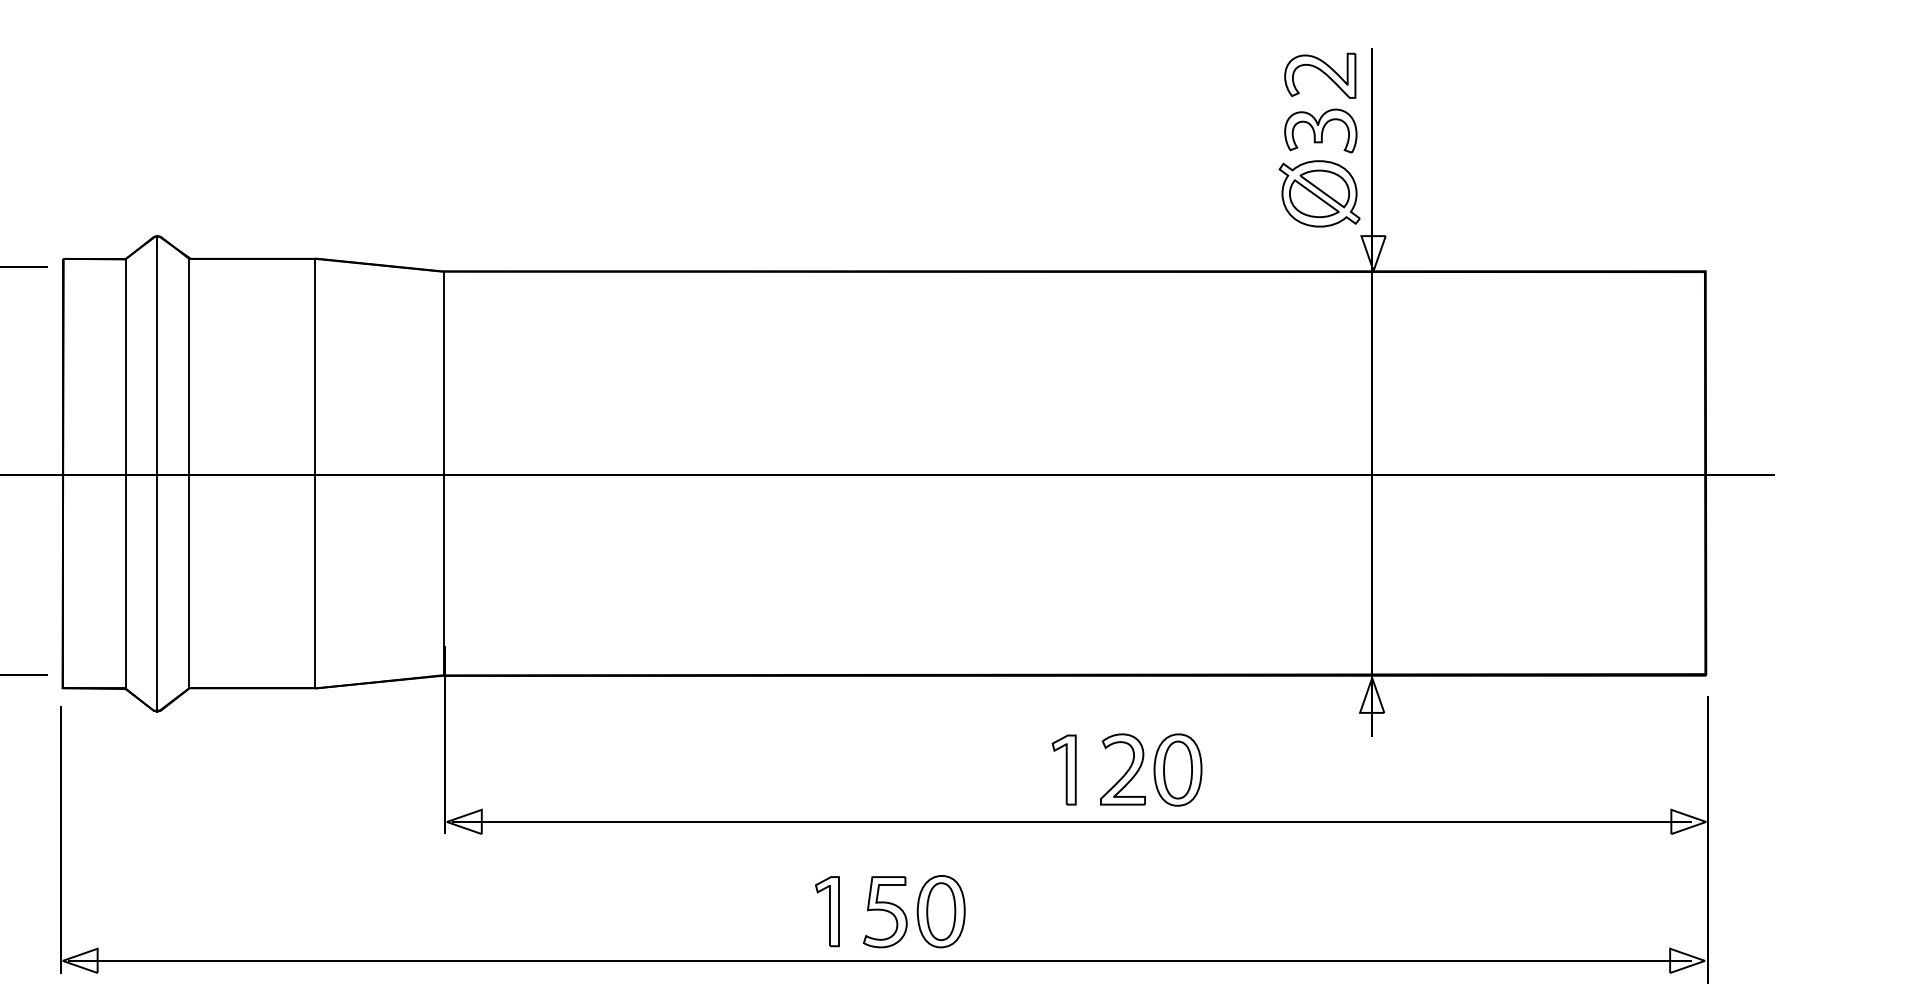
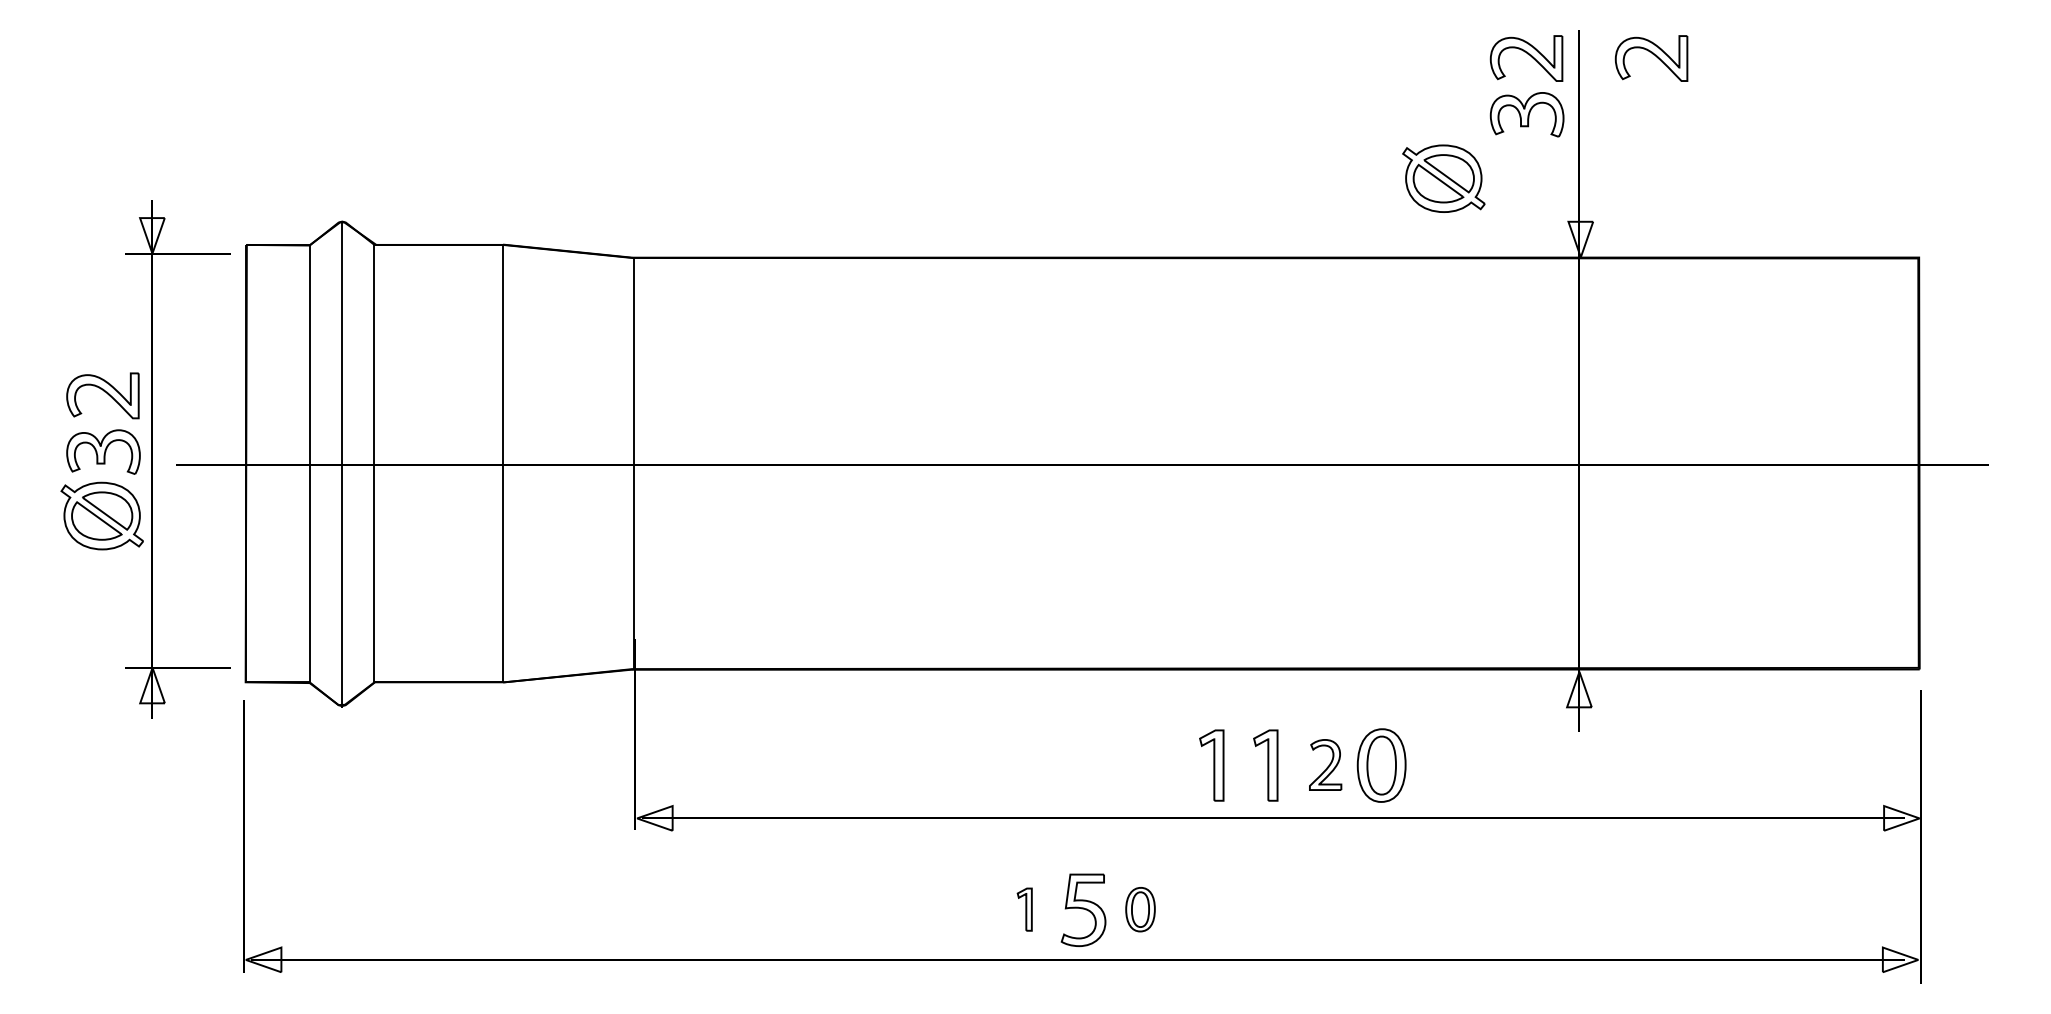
part: (1442, 75) -> (1651, 58), added
part: (1319, 193) -> (1443, 178), moved
part: (1010, 769) -> (1211, 765), added
part: (1122, 769) -> (1325, 764), size x0.7
part: (827, 911) -> (1024, 909), size x0.6
part: (941, 911) -> (1140, 909), size x0.6

